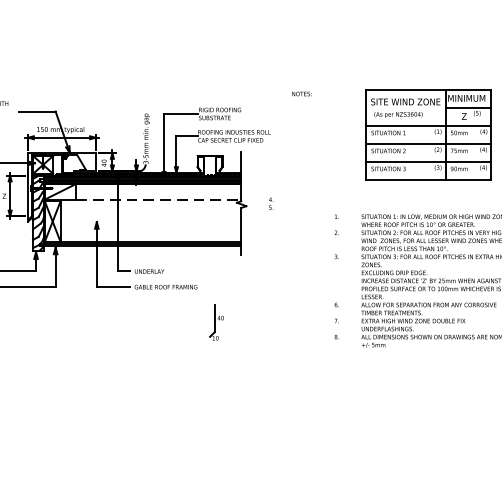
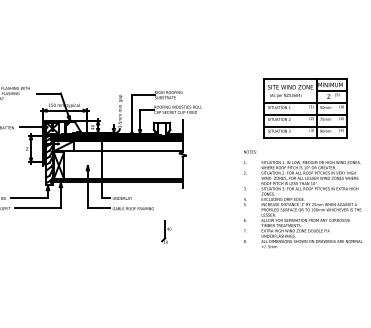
text: (302, 93) -> (250, 151), moved
line: (160, 199) -> (129, 151), dashed -> solid
text: (271, 204) -> (245, 202), moved

